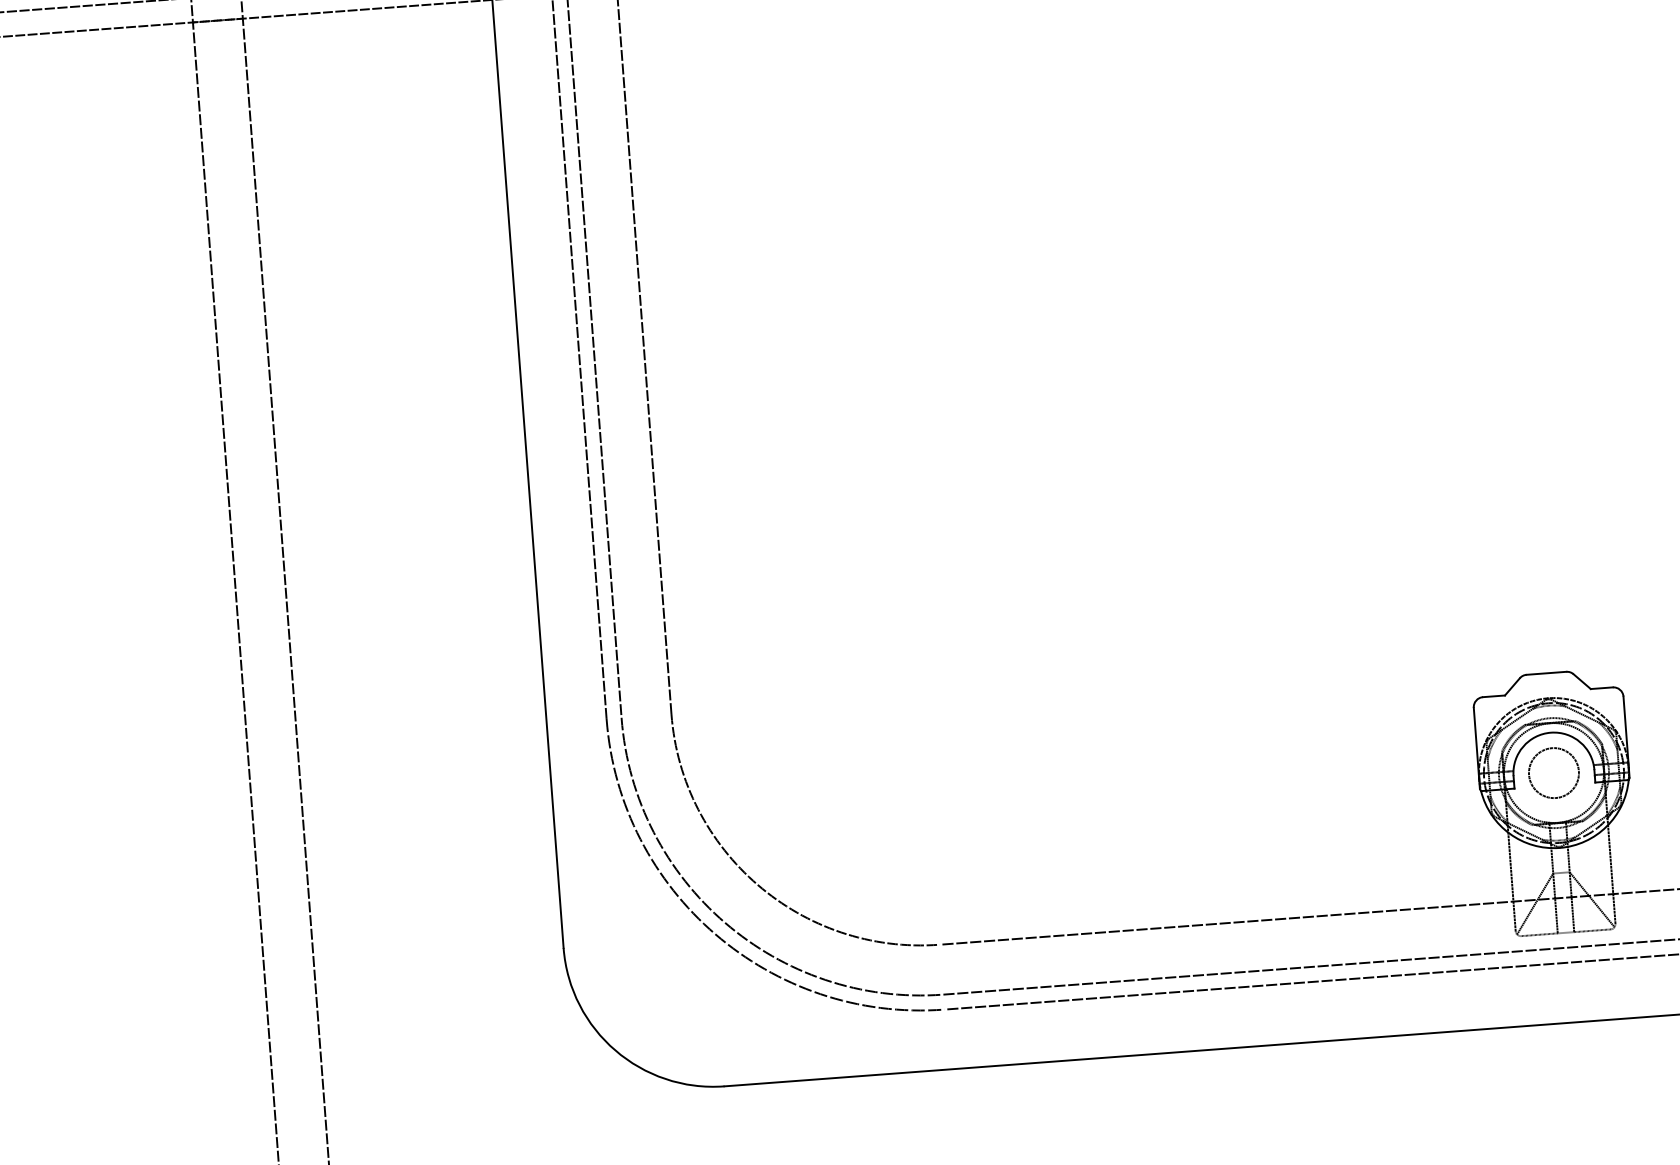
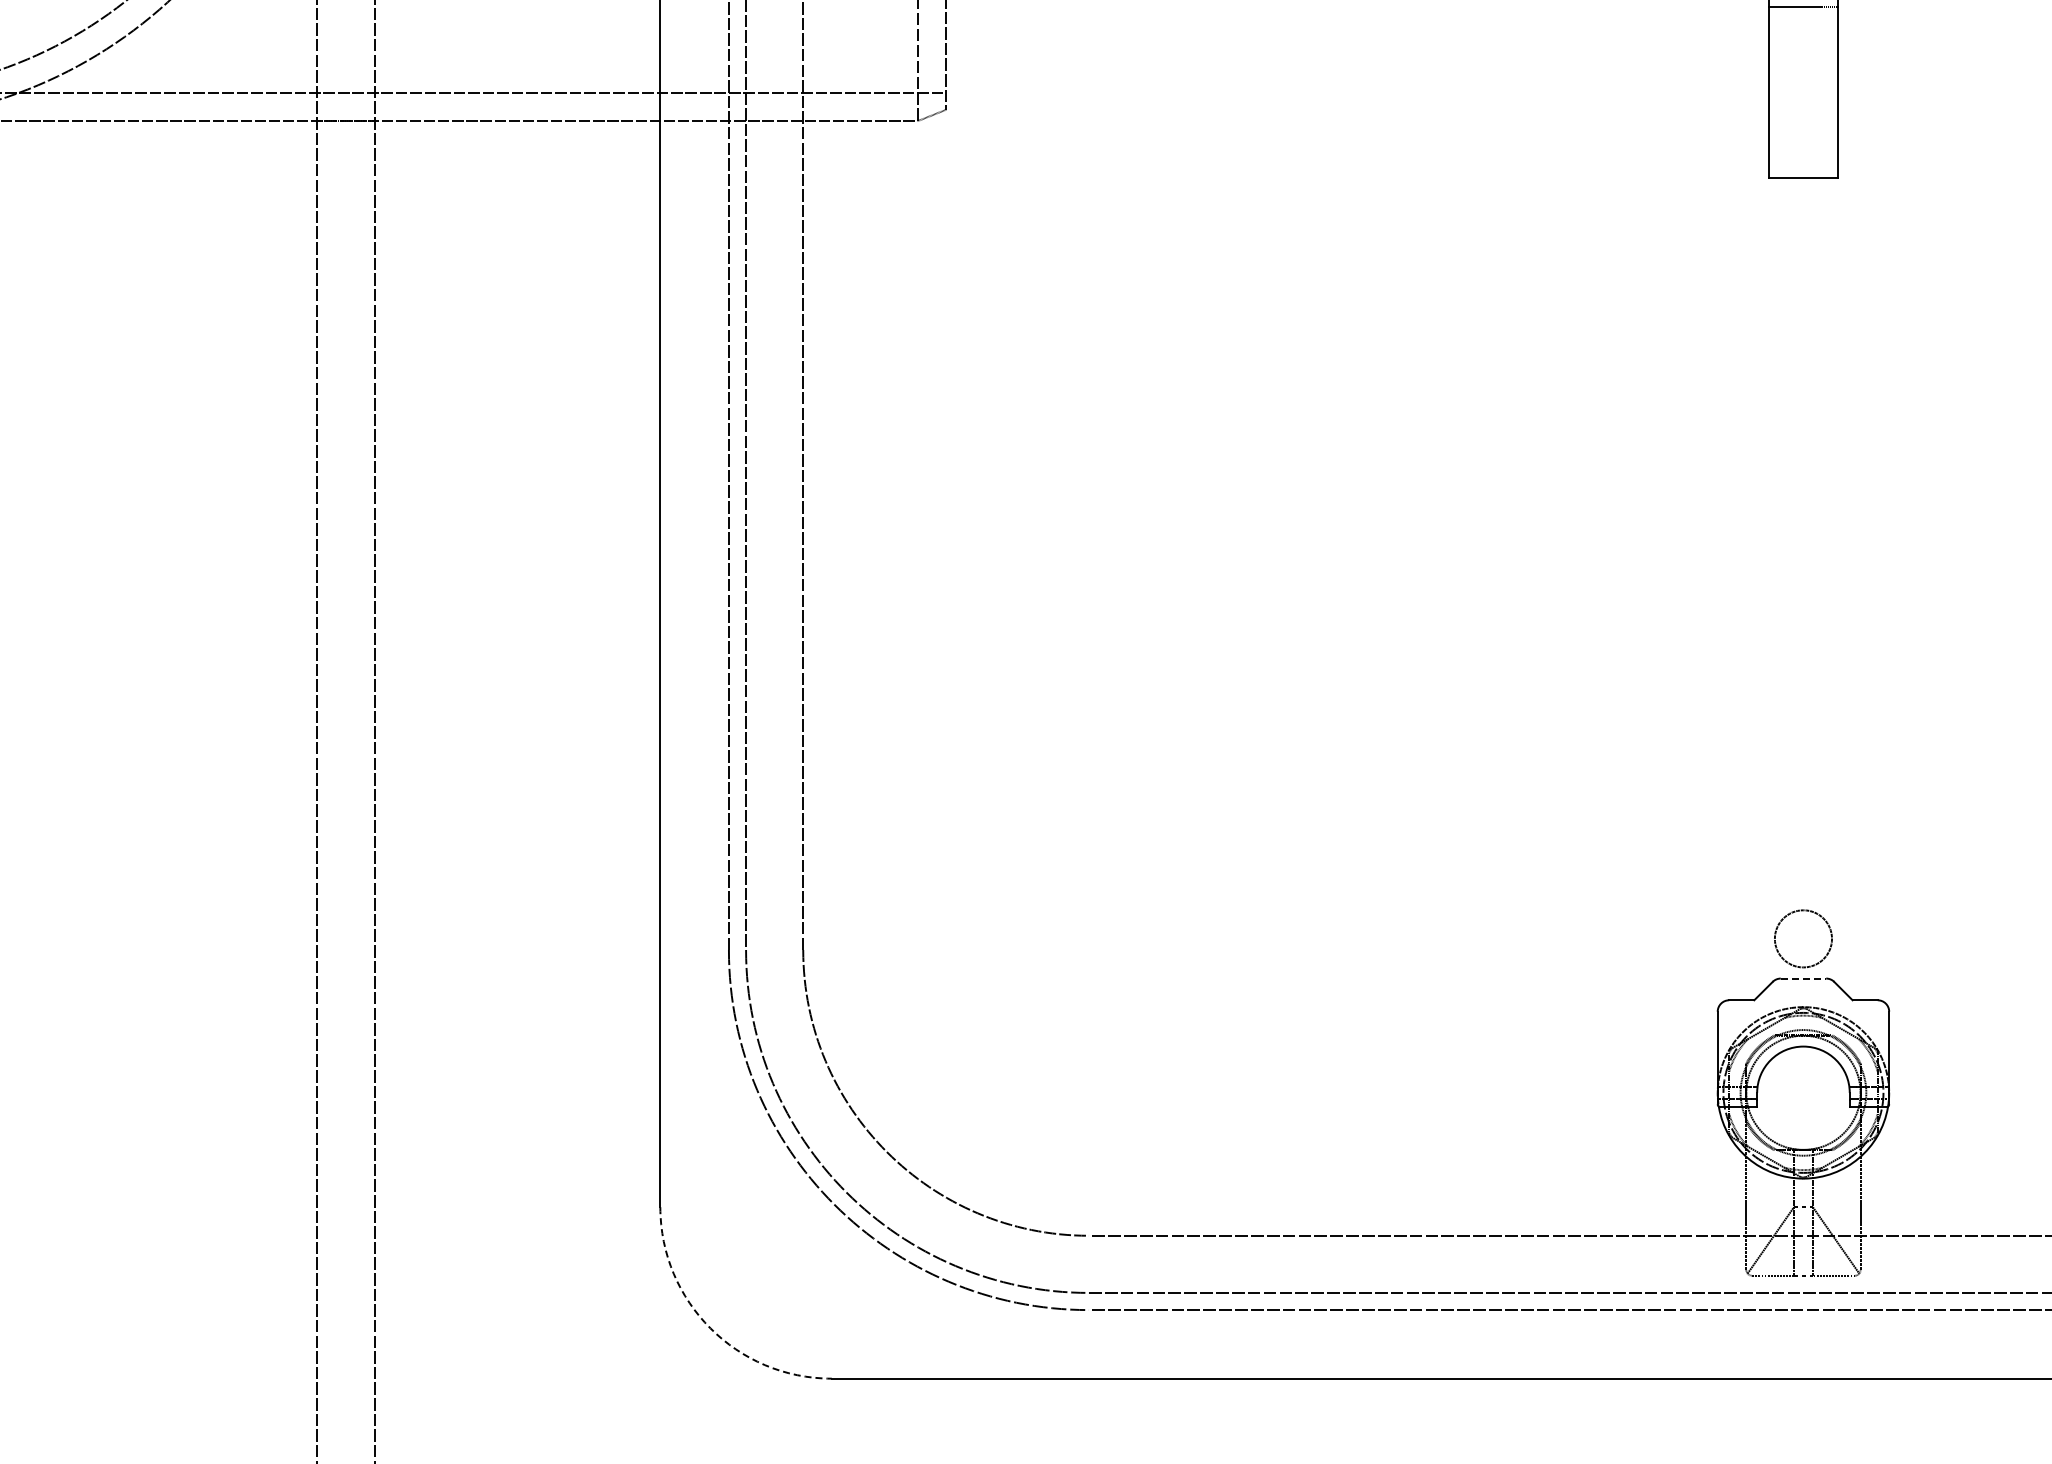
line: (1546, 673) -> (1803, 978), solid -> dashed
circle: (1553, 772) -> (1803, 938), moved
arc: (615, 1050) -> (710, 1328), solid -> dashed

